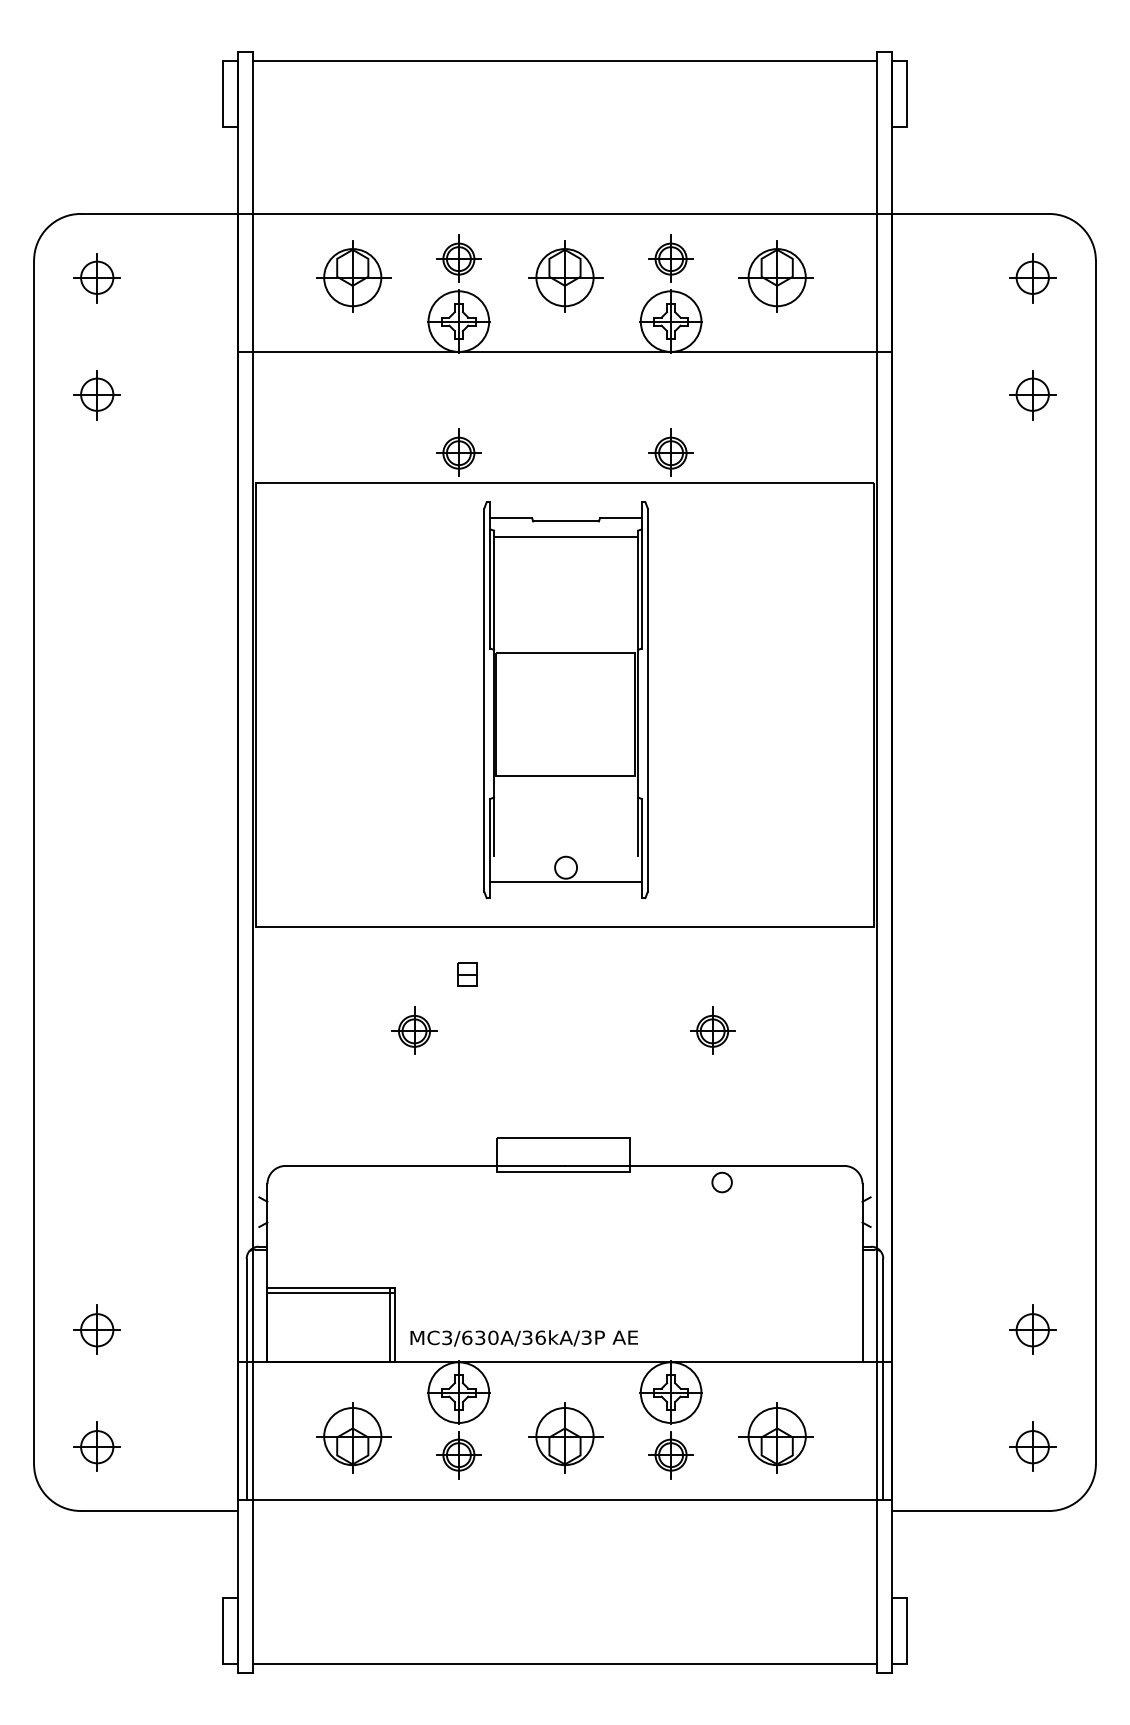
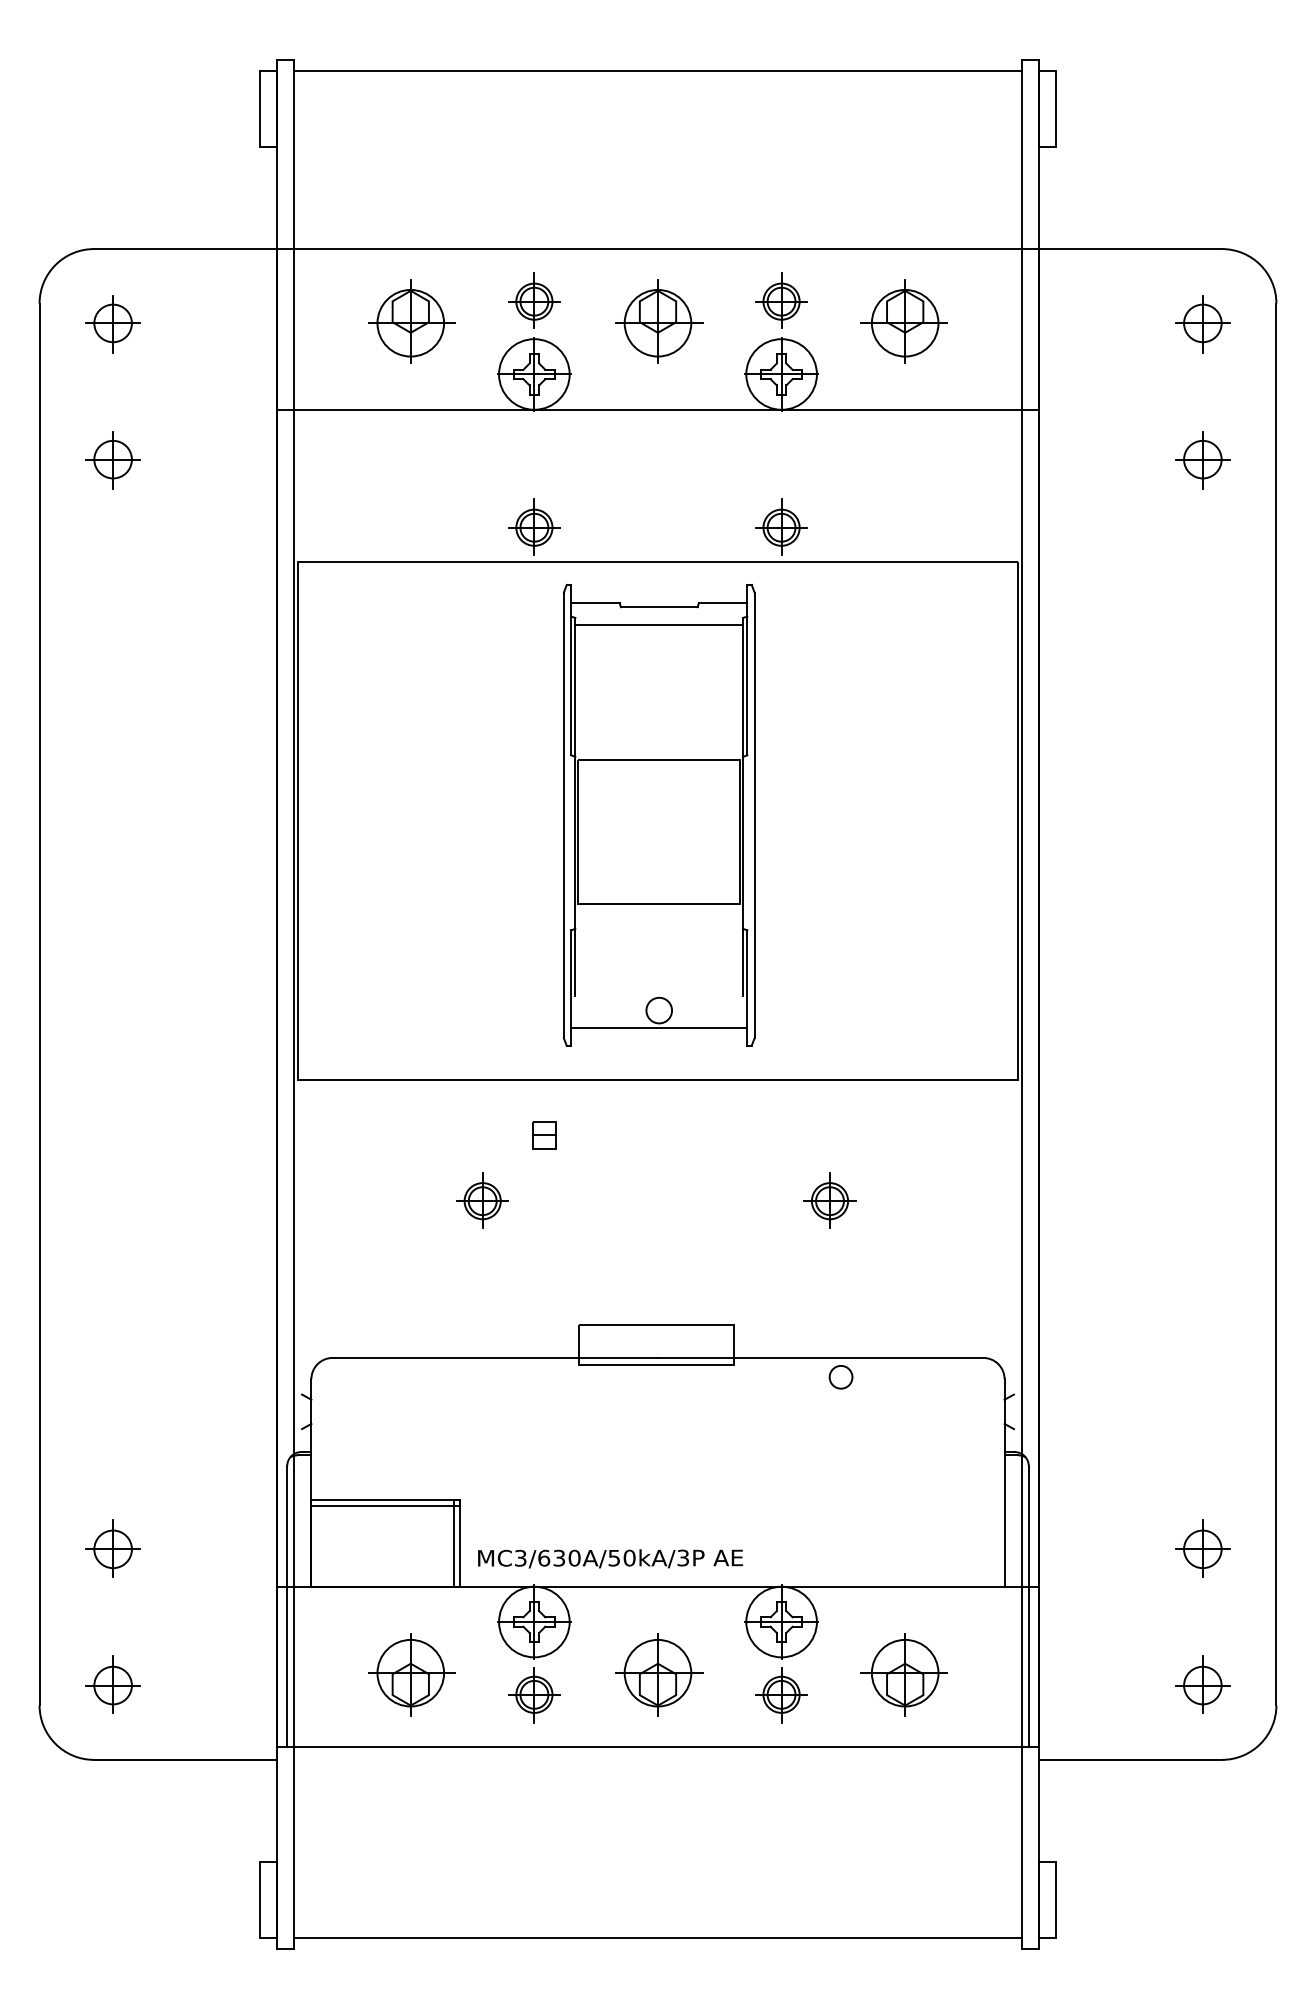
text: (534, 1337) -> (622, 1557), MC3/630A/36kA/3P -> MC3/630A/50kA/3P

